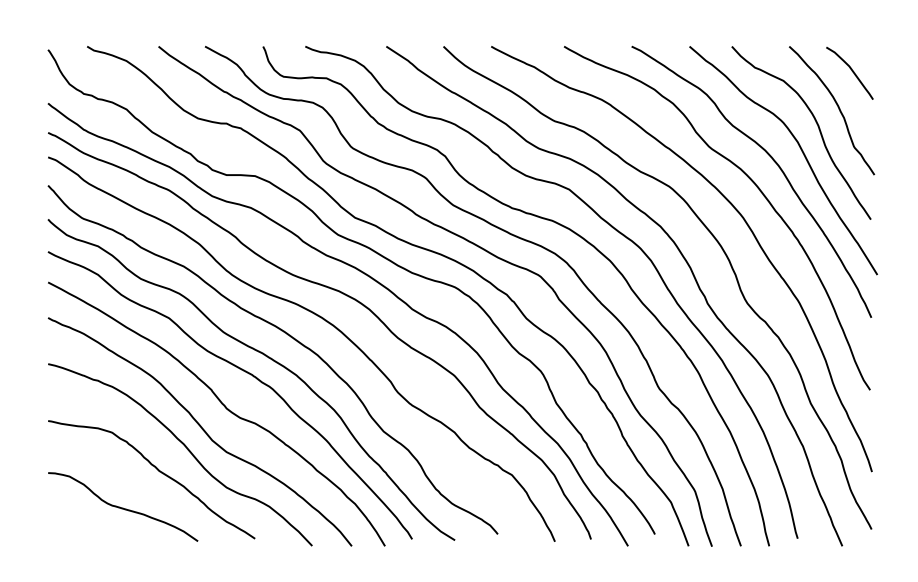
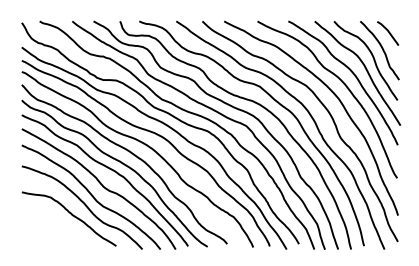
curve: (121, 506) -> (55, 231), removed

